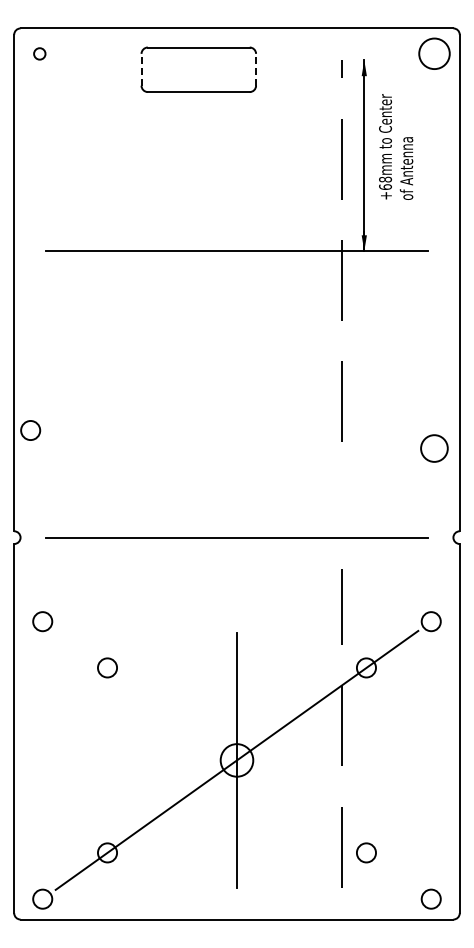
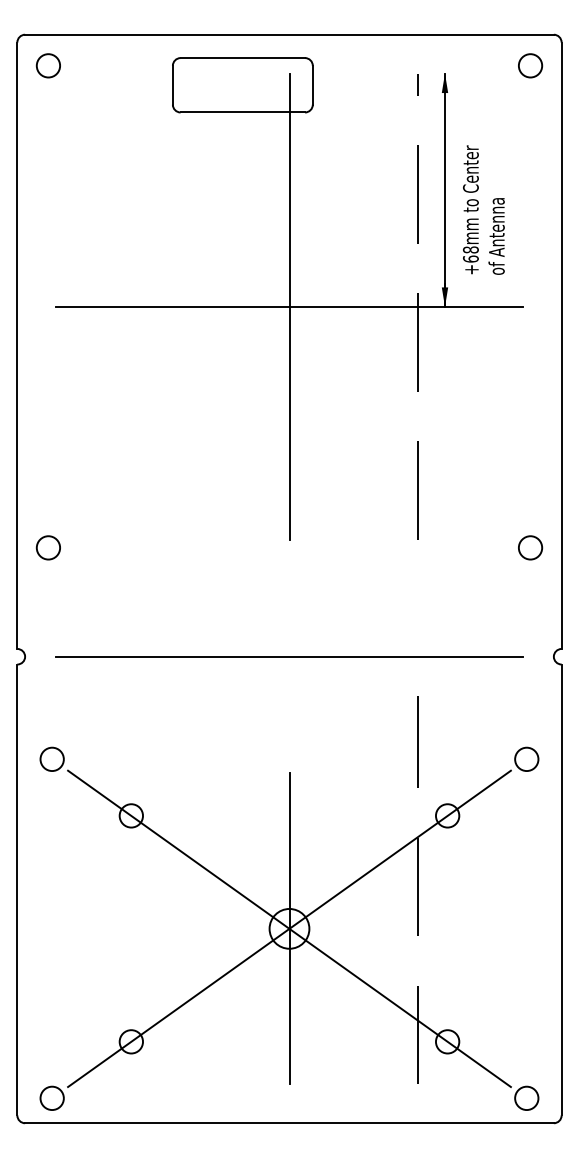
circle: (39, 53) -> (48, 65), size x1.67
circle: (433, 53) -> (529, 65), size x0.62
line: (141, 69) -> (172, 84), dashed -> solid
line: (256, 69) -> (313, 84), dashed -> solid
text: (396, 146) -> (484, 209), moved
line: (237, 251) -> (290, 307), added
circle: (30, 430) -> (48, 547), moved
circle: (433, 448) -> (529, 547), size x0.71
line: (236, 759) -> (288, 927), added

